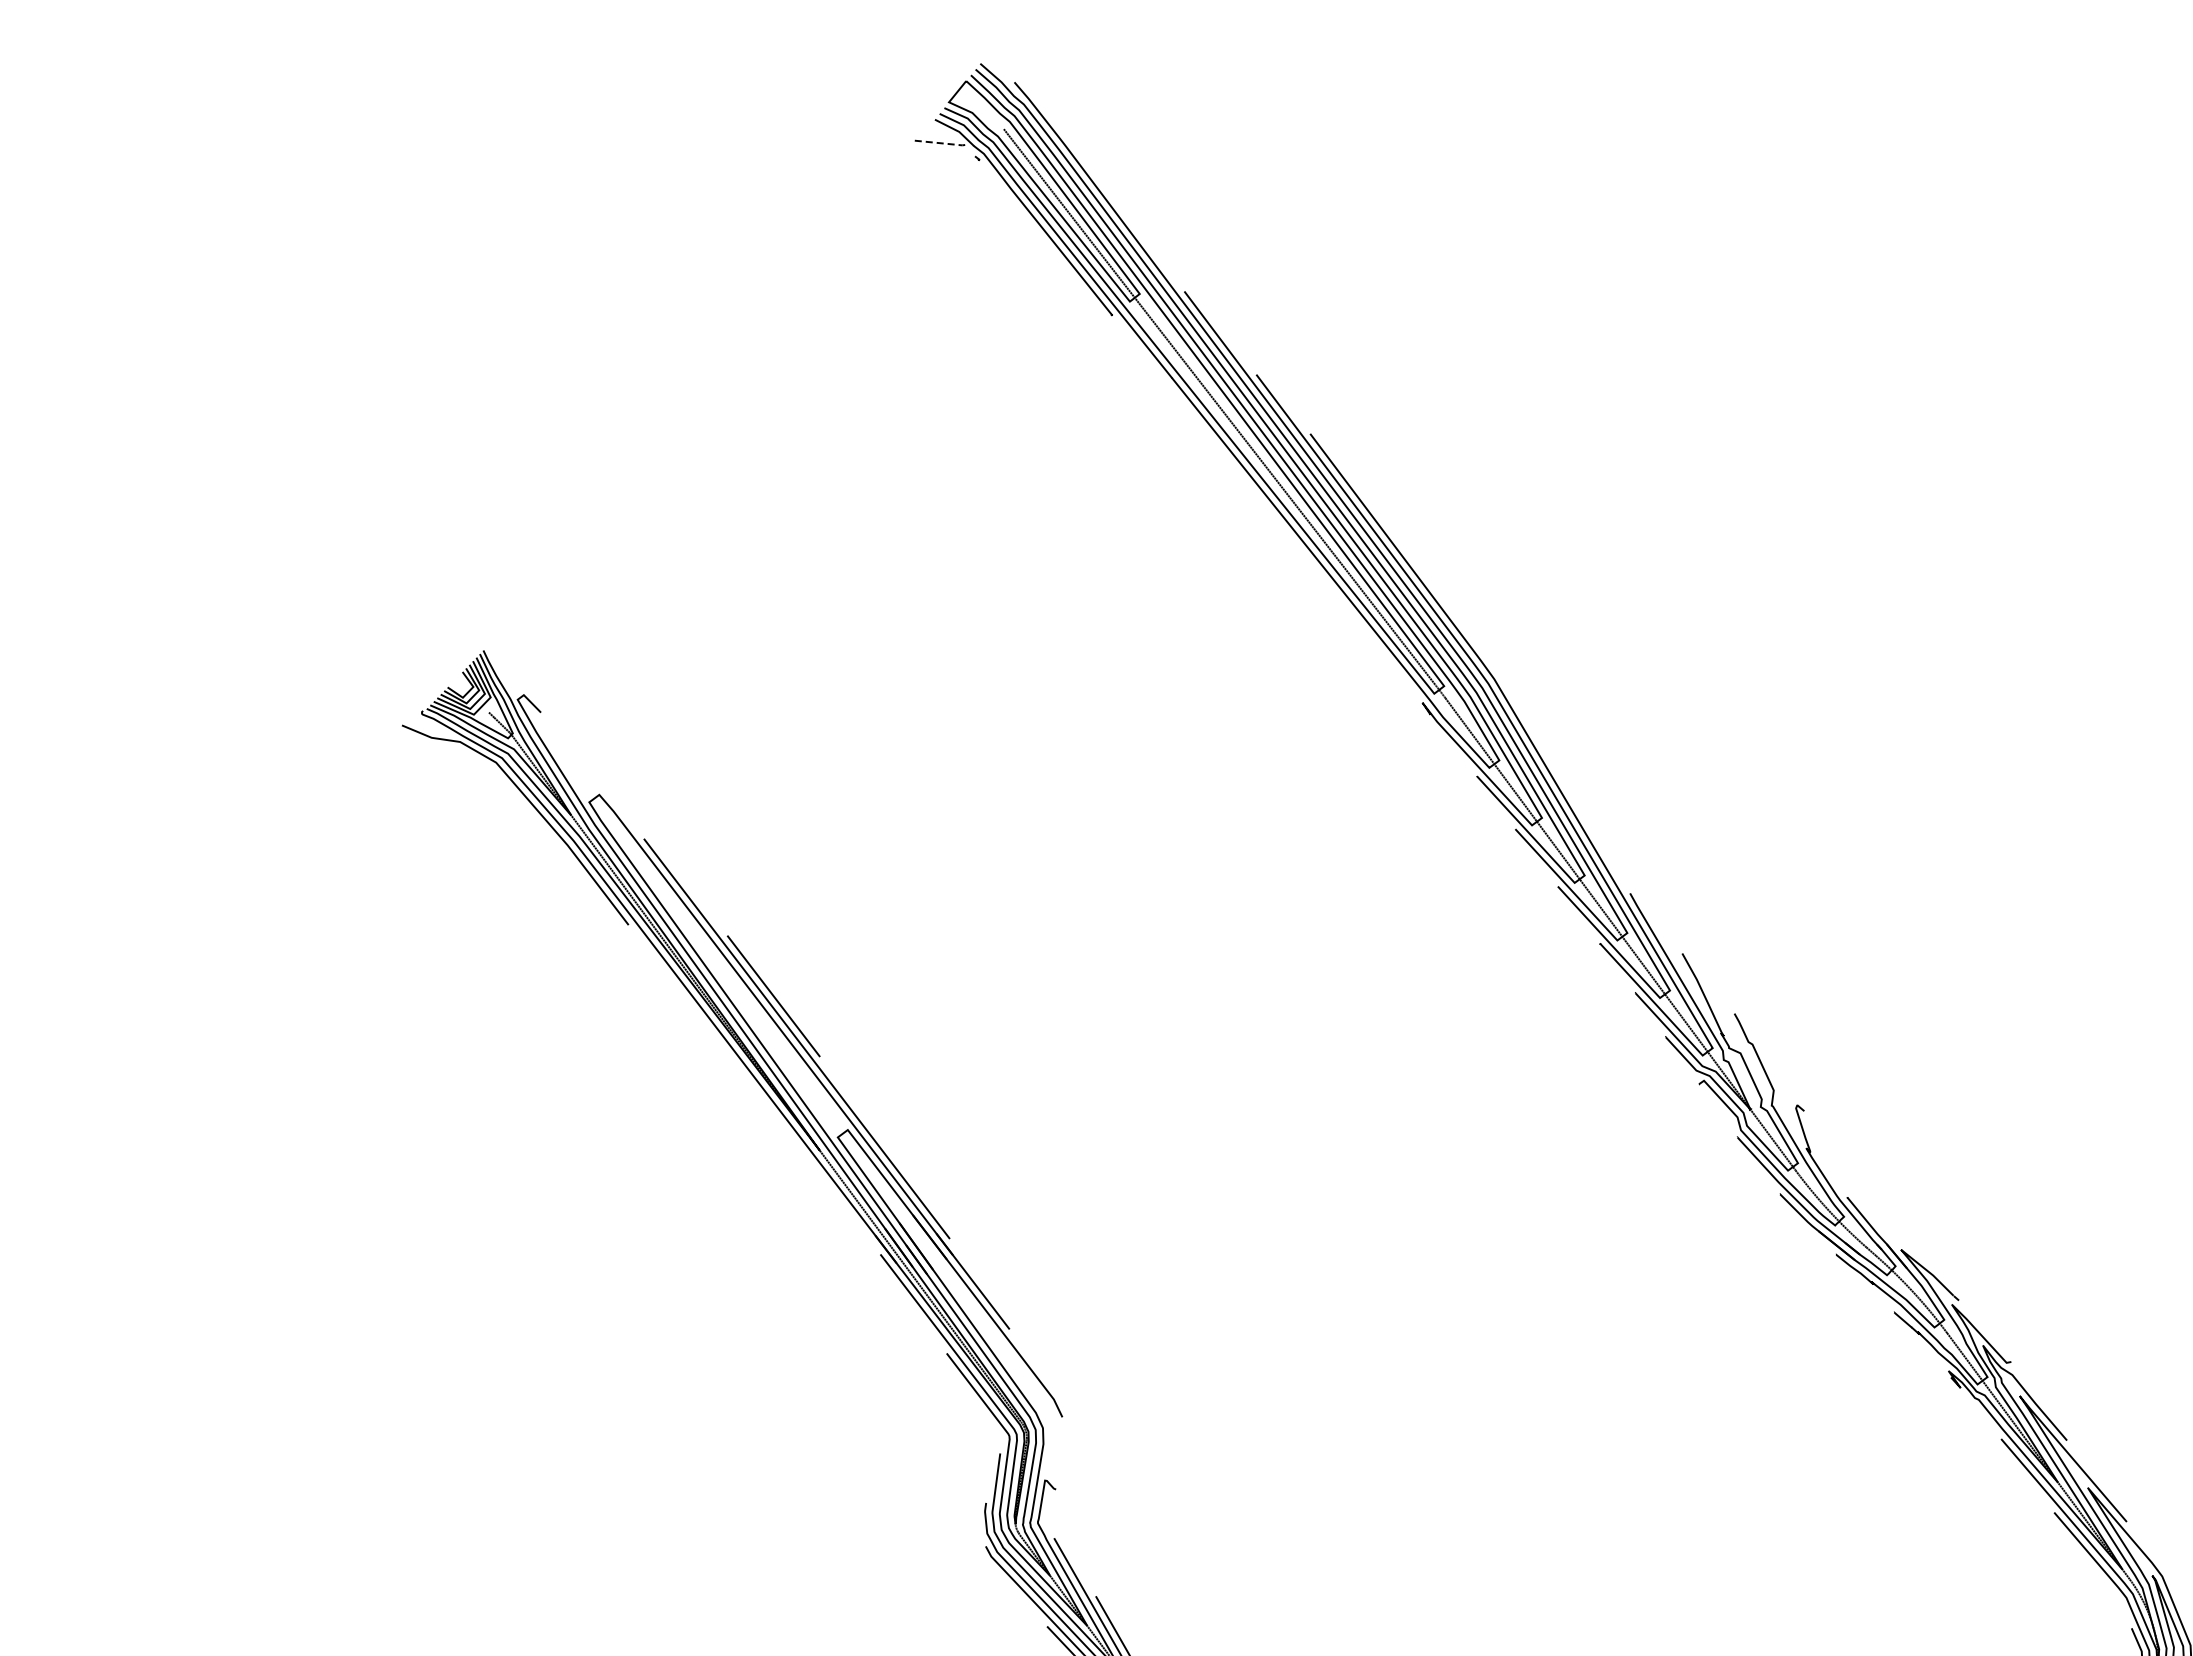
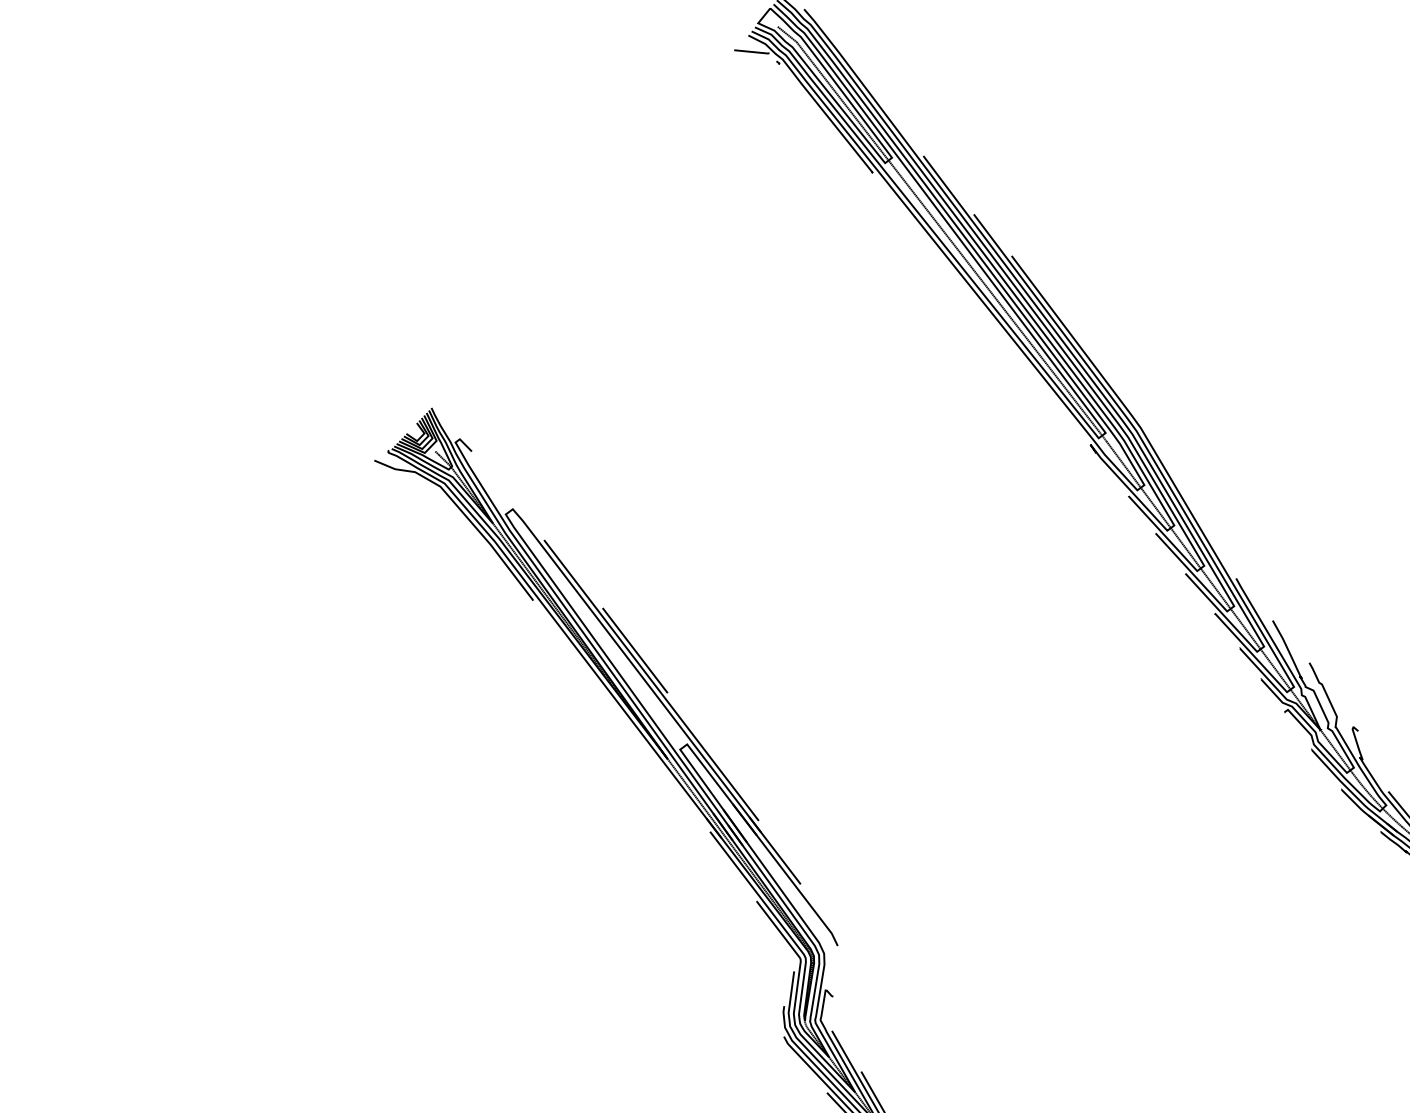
line: (989, 118) -> (786, 34), added
line: (940, 143) -> (752, 52), dashed -> solid

